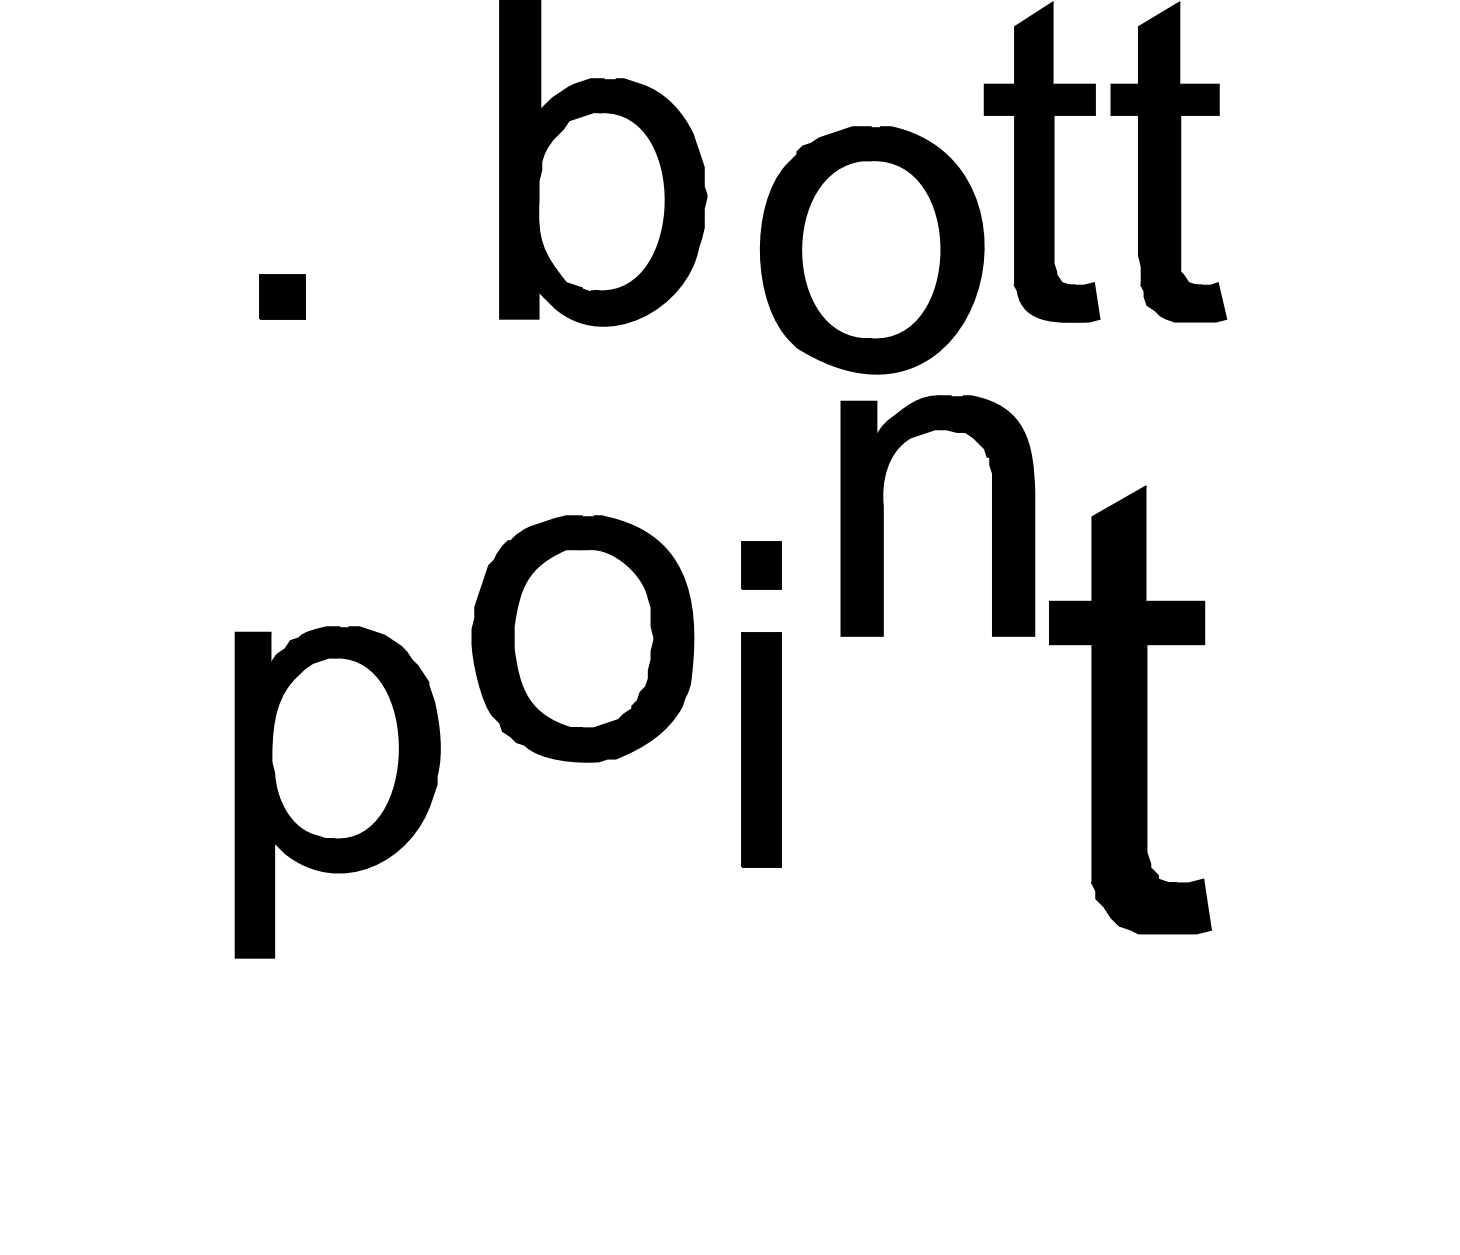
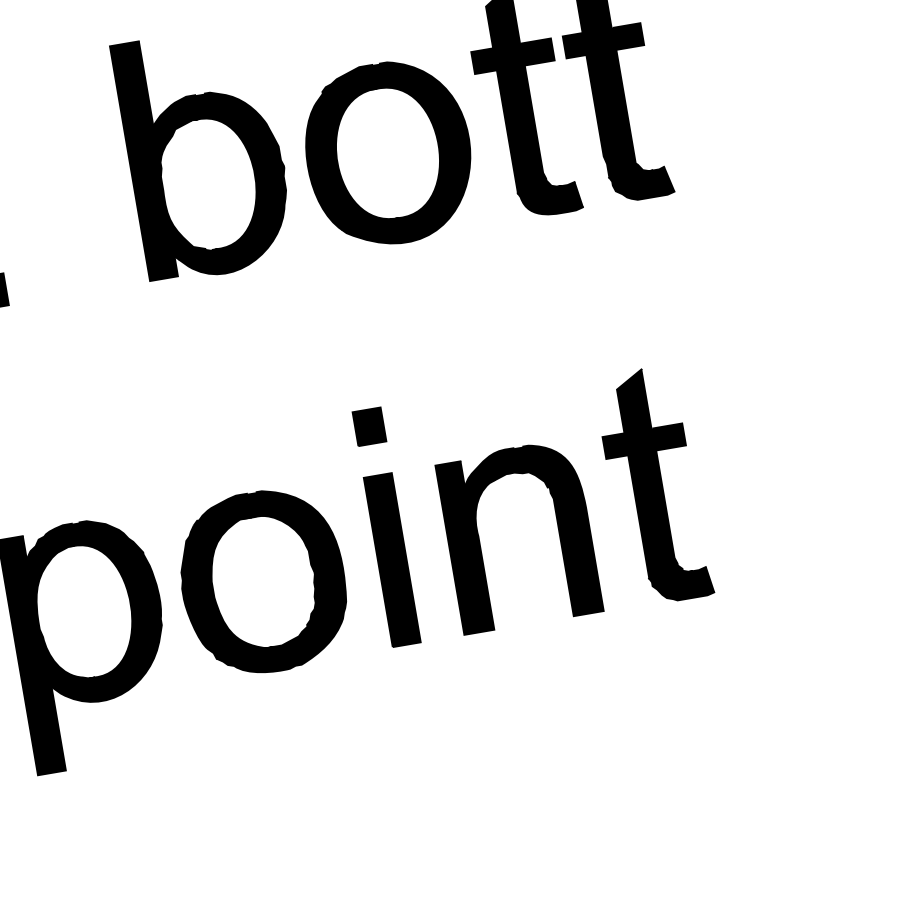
part: (871, 250) -> (388, 153), moved
part: (883, 515) -> (479, 542), moved
part: (582, 638) -> (262, 582), moved
part: (1129, 709) -> (653, 485), size x0.71

